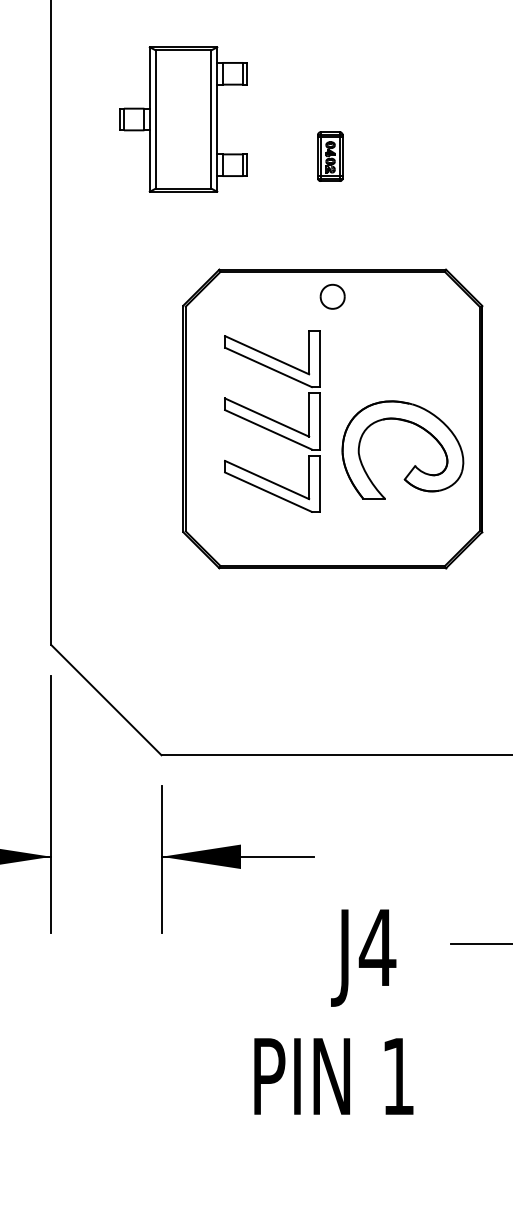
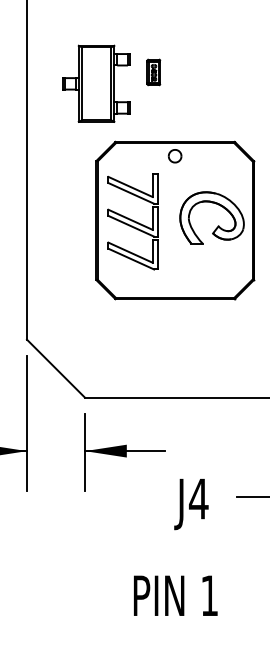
part: (183, 118) -> (96, 83), moved
part: (329, 156) -> (153, 72), moved
part: (270, 420) -> (132, 221), moved
part: (415, 464) -> (218, 225), moved
text: (333, 1075) -> (175, 595), moved

